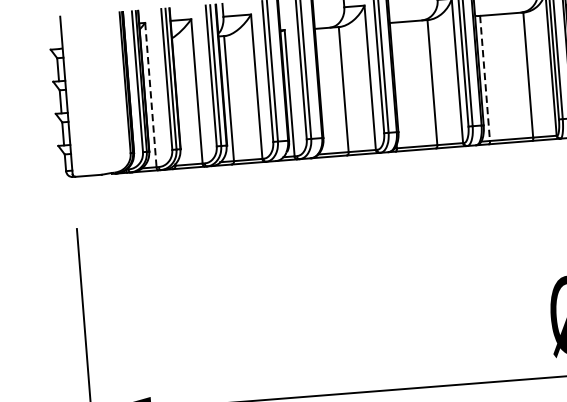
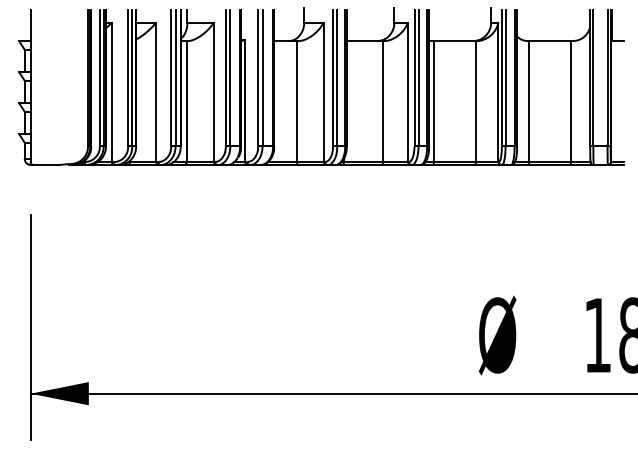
line: (484, 79) -> (433, 102), dashed -> solid
line: (150, 95) -> (111, 92), dashed -> solid

